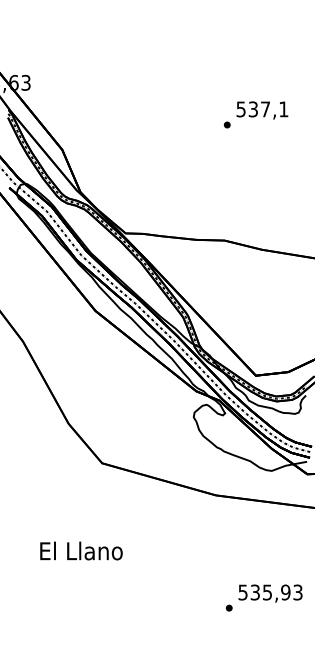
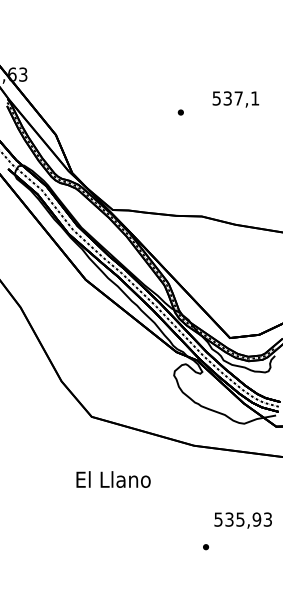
part: (227, 124) -> (181, 112), moved
text: (81, 550) -> (113, 479), moved
text: (270, 593) -> (243, 520), moved

